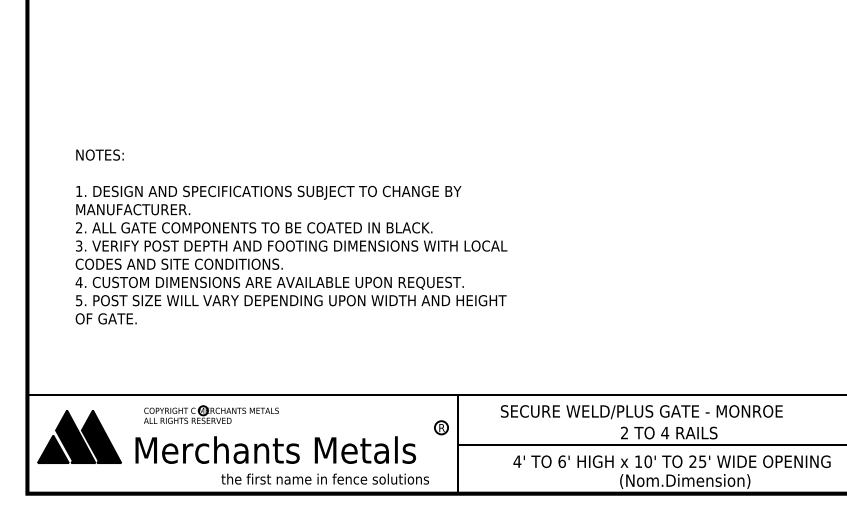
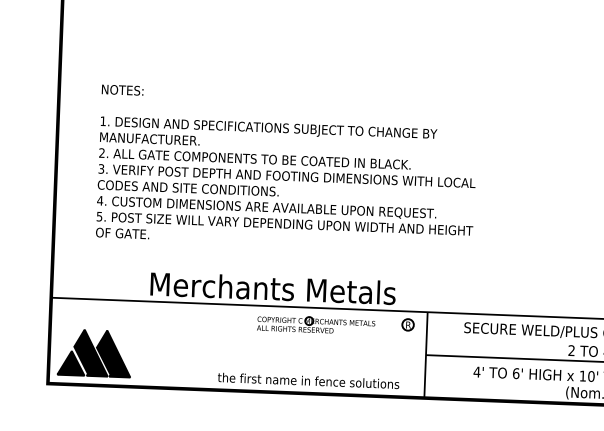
part: (211, 414) -> (316, 324), moved
part: (441, 427) -> (408, 324), moved
part: (79, 436) -> (94, 352), moved
text: (275, 449) -> (273, 287), moved

